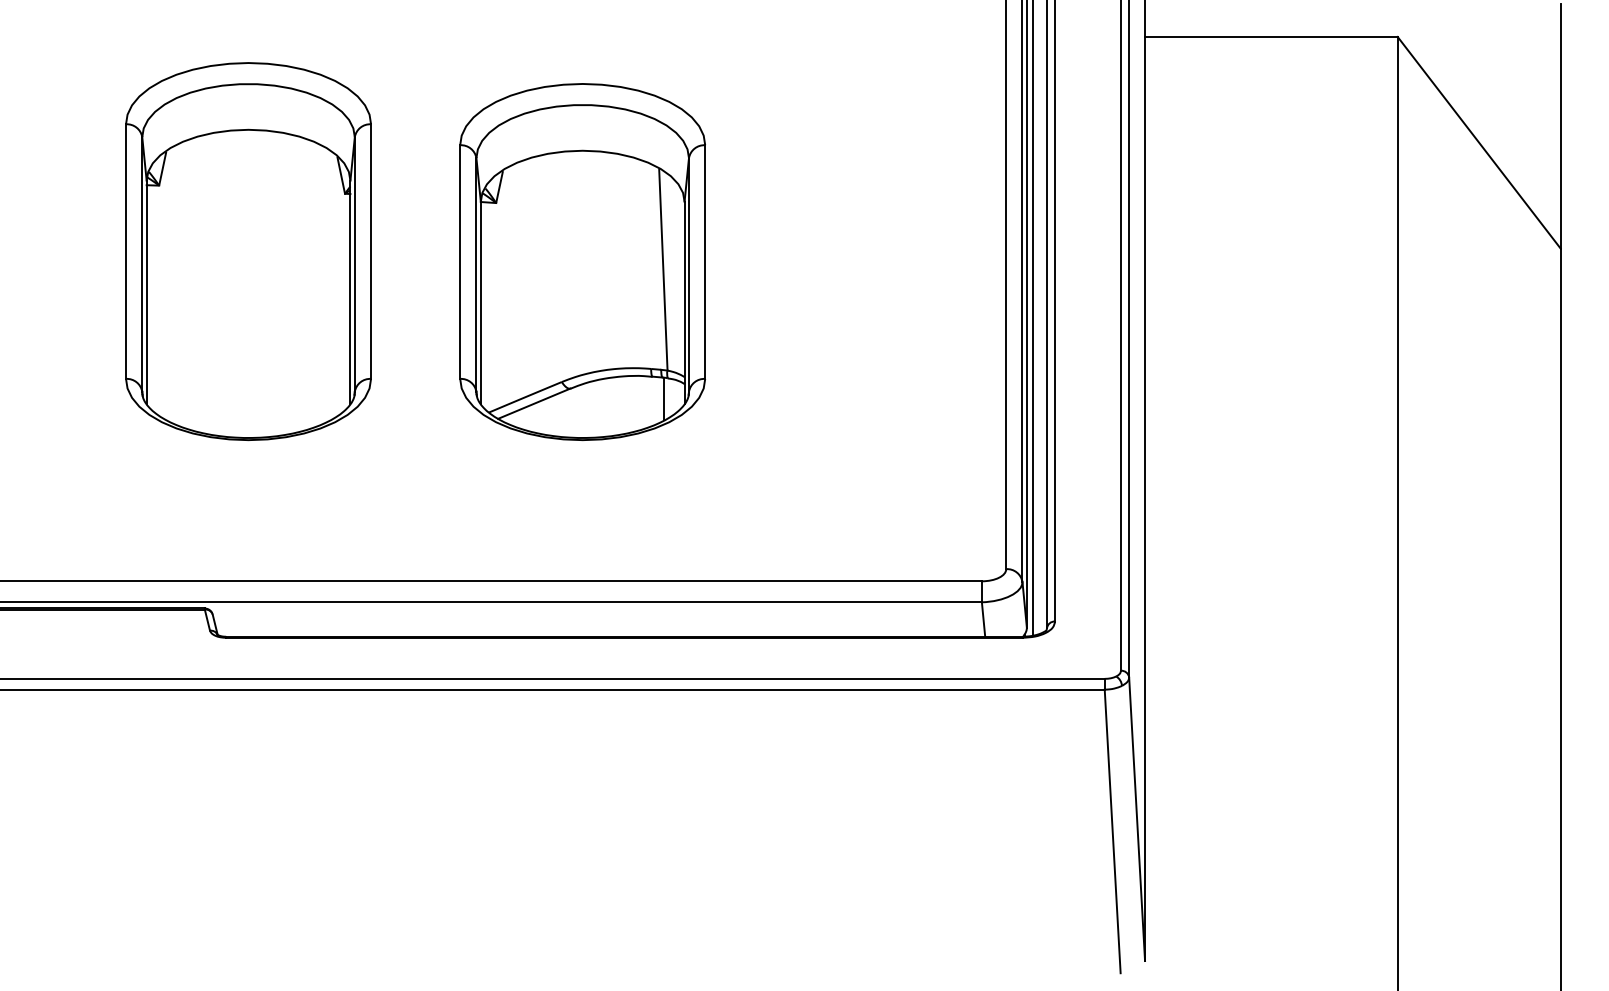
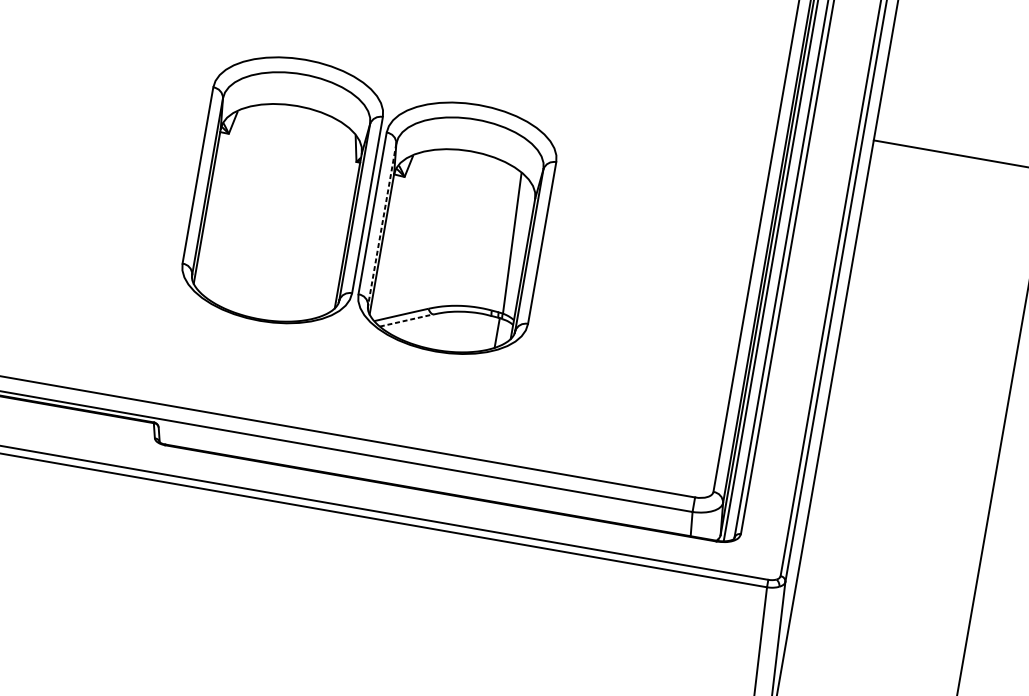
part: (248, 251) -> (282, 190), moved
line: (476, 274) -> (382, 224), solid -> dashed
line: (534, 403) -> (406, 320), solid -> dashed

